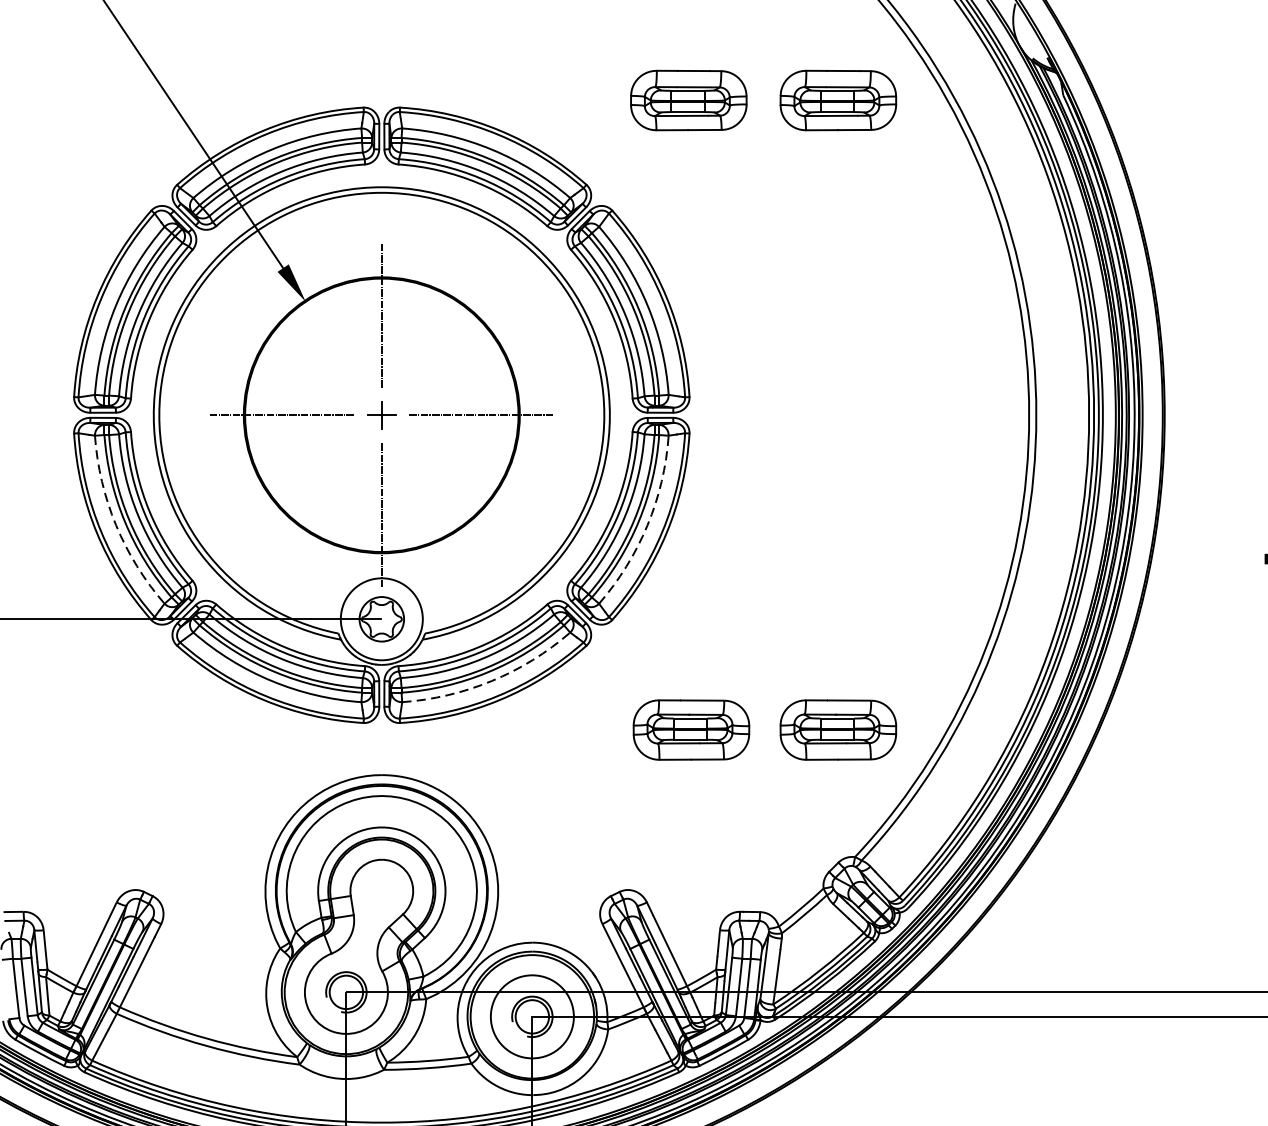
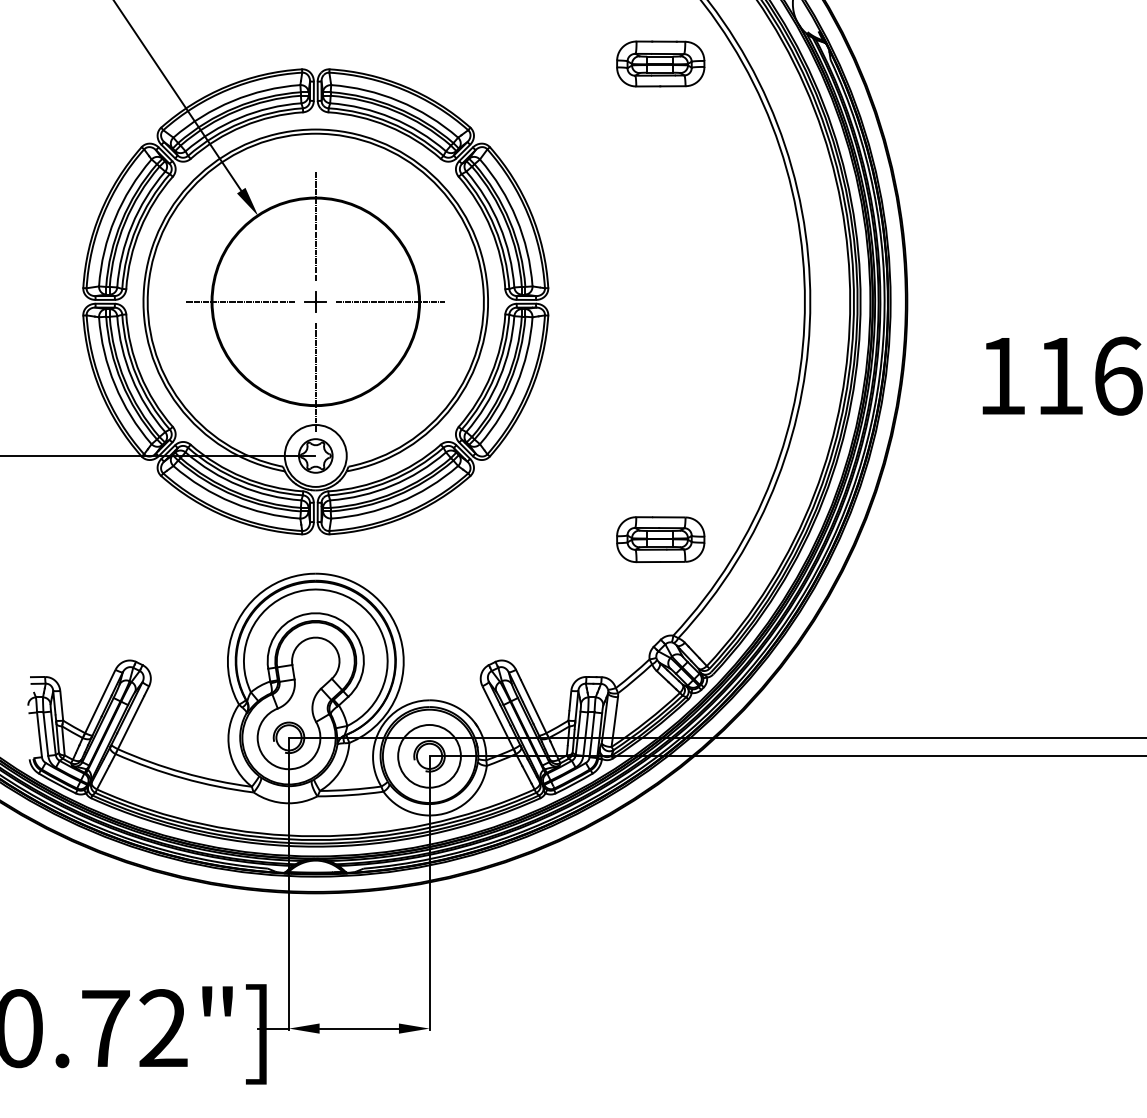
part: (688, 99) -> (547, 63), removed
arc: (116, 526) -> (115, 385), dashed -> solid
arc: (647, 526) -> (516, 385), dashed -> solid
arc: (491, 680) -> (398, 502), dashed -> solid
part: (691, 729) -> (549, 539), removed

